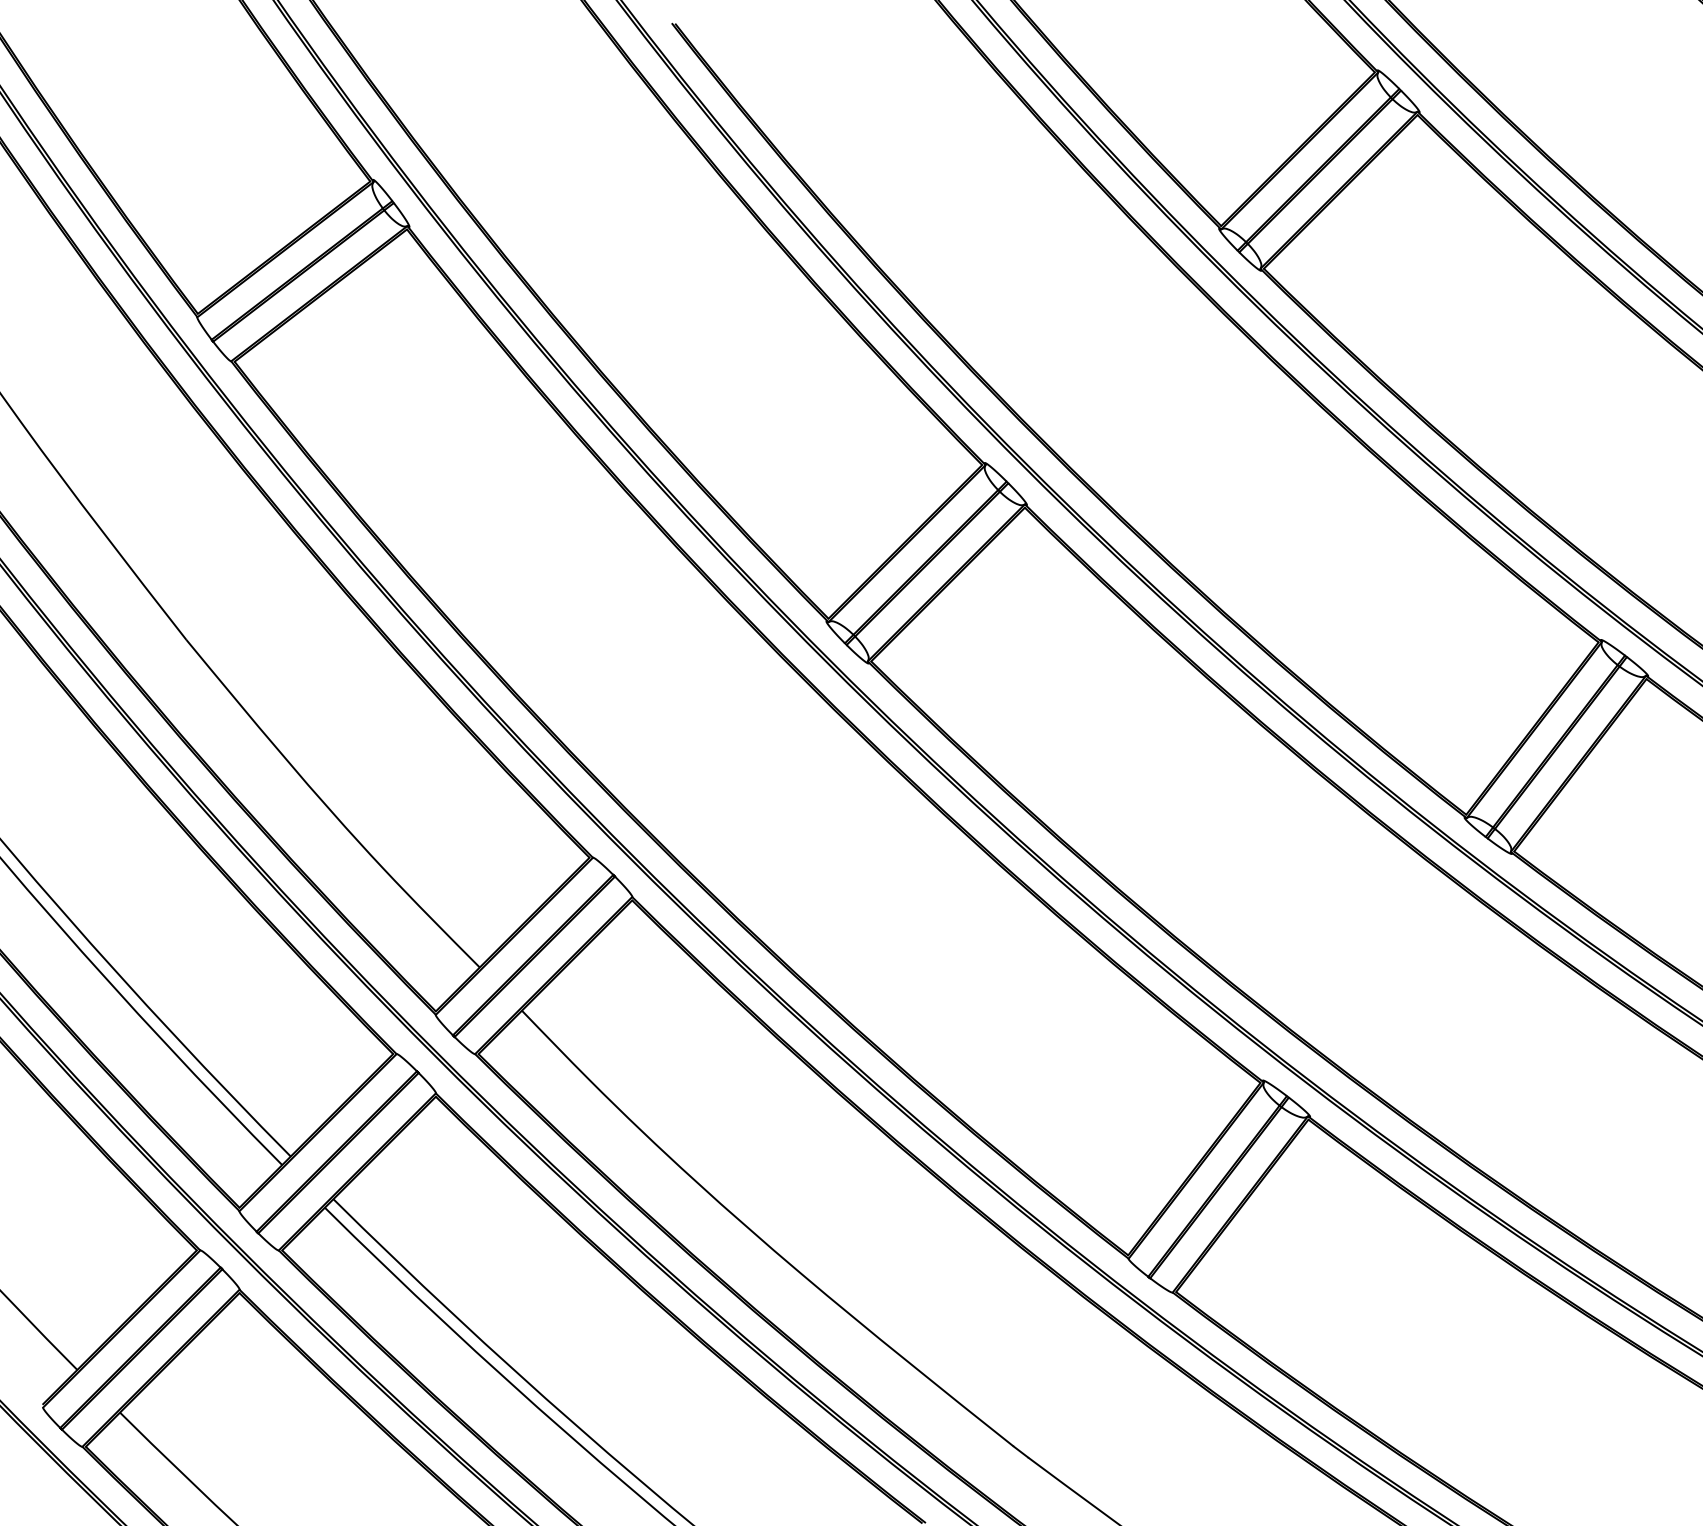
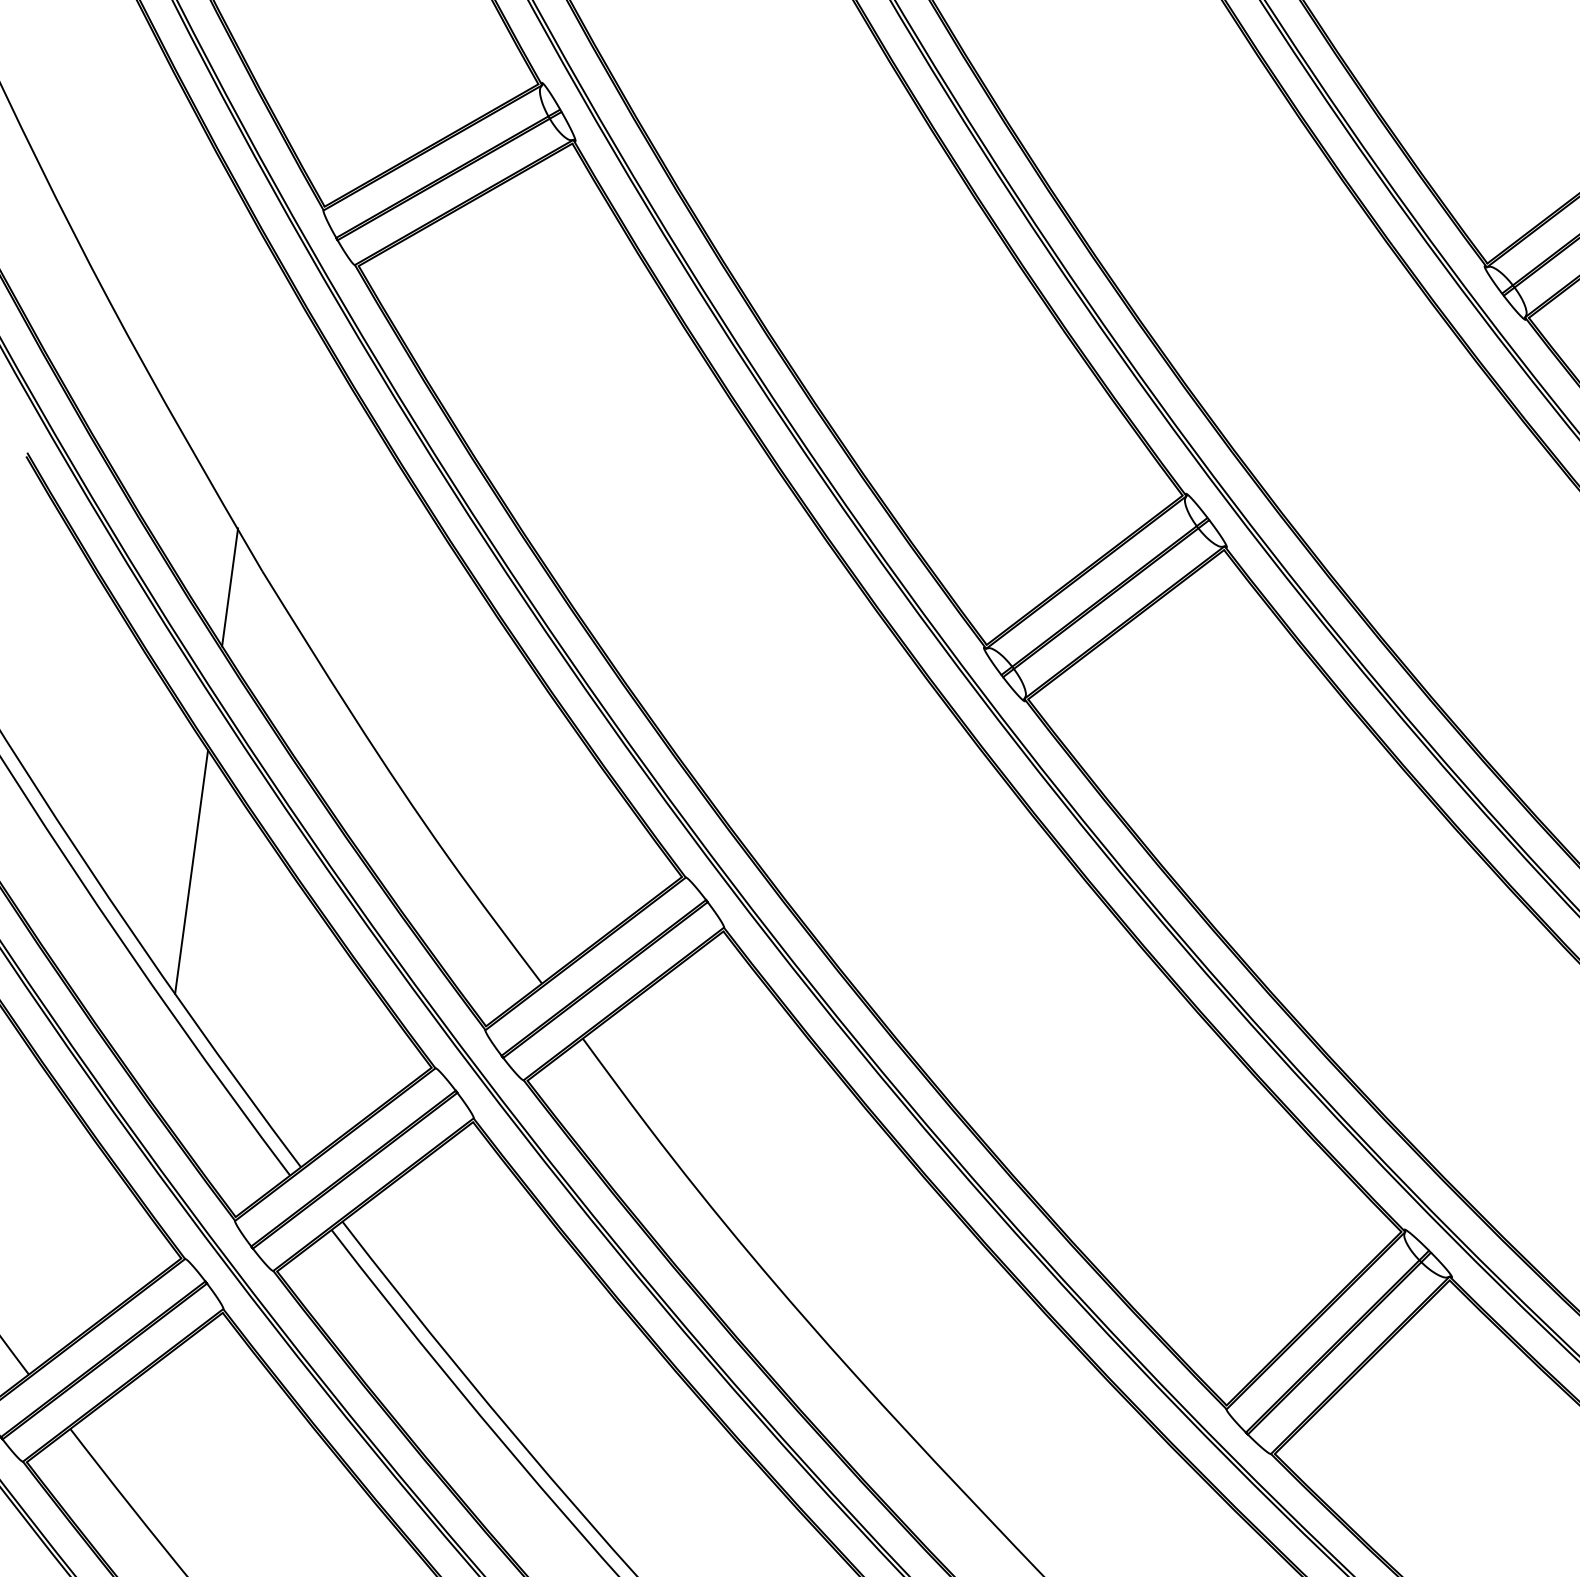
line: (160, 657) -> (230, 586), added
line: (160, 911) -> (191, 872), added

